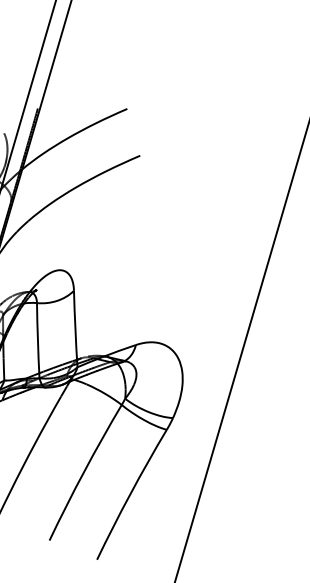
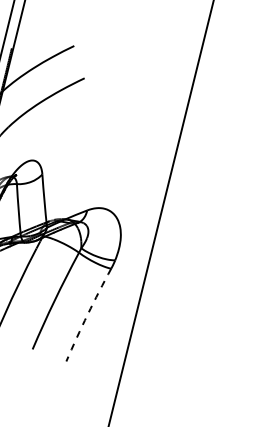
arc: (130, 493) -> (87, 314), solid -> dashed

